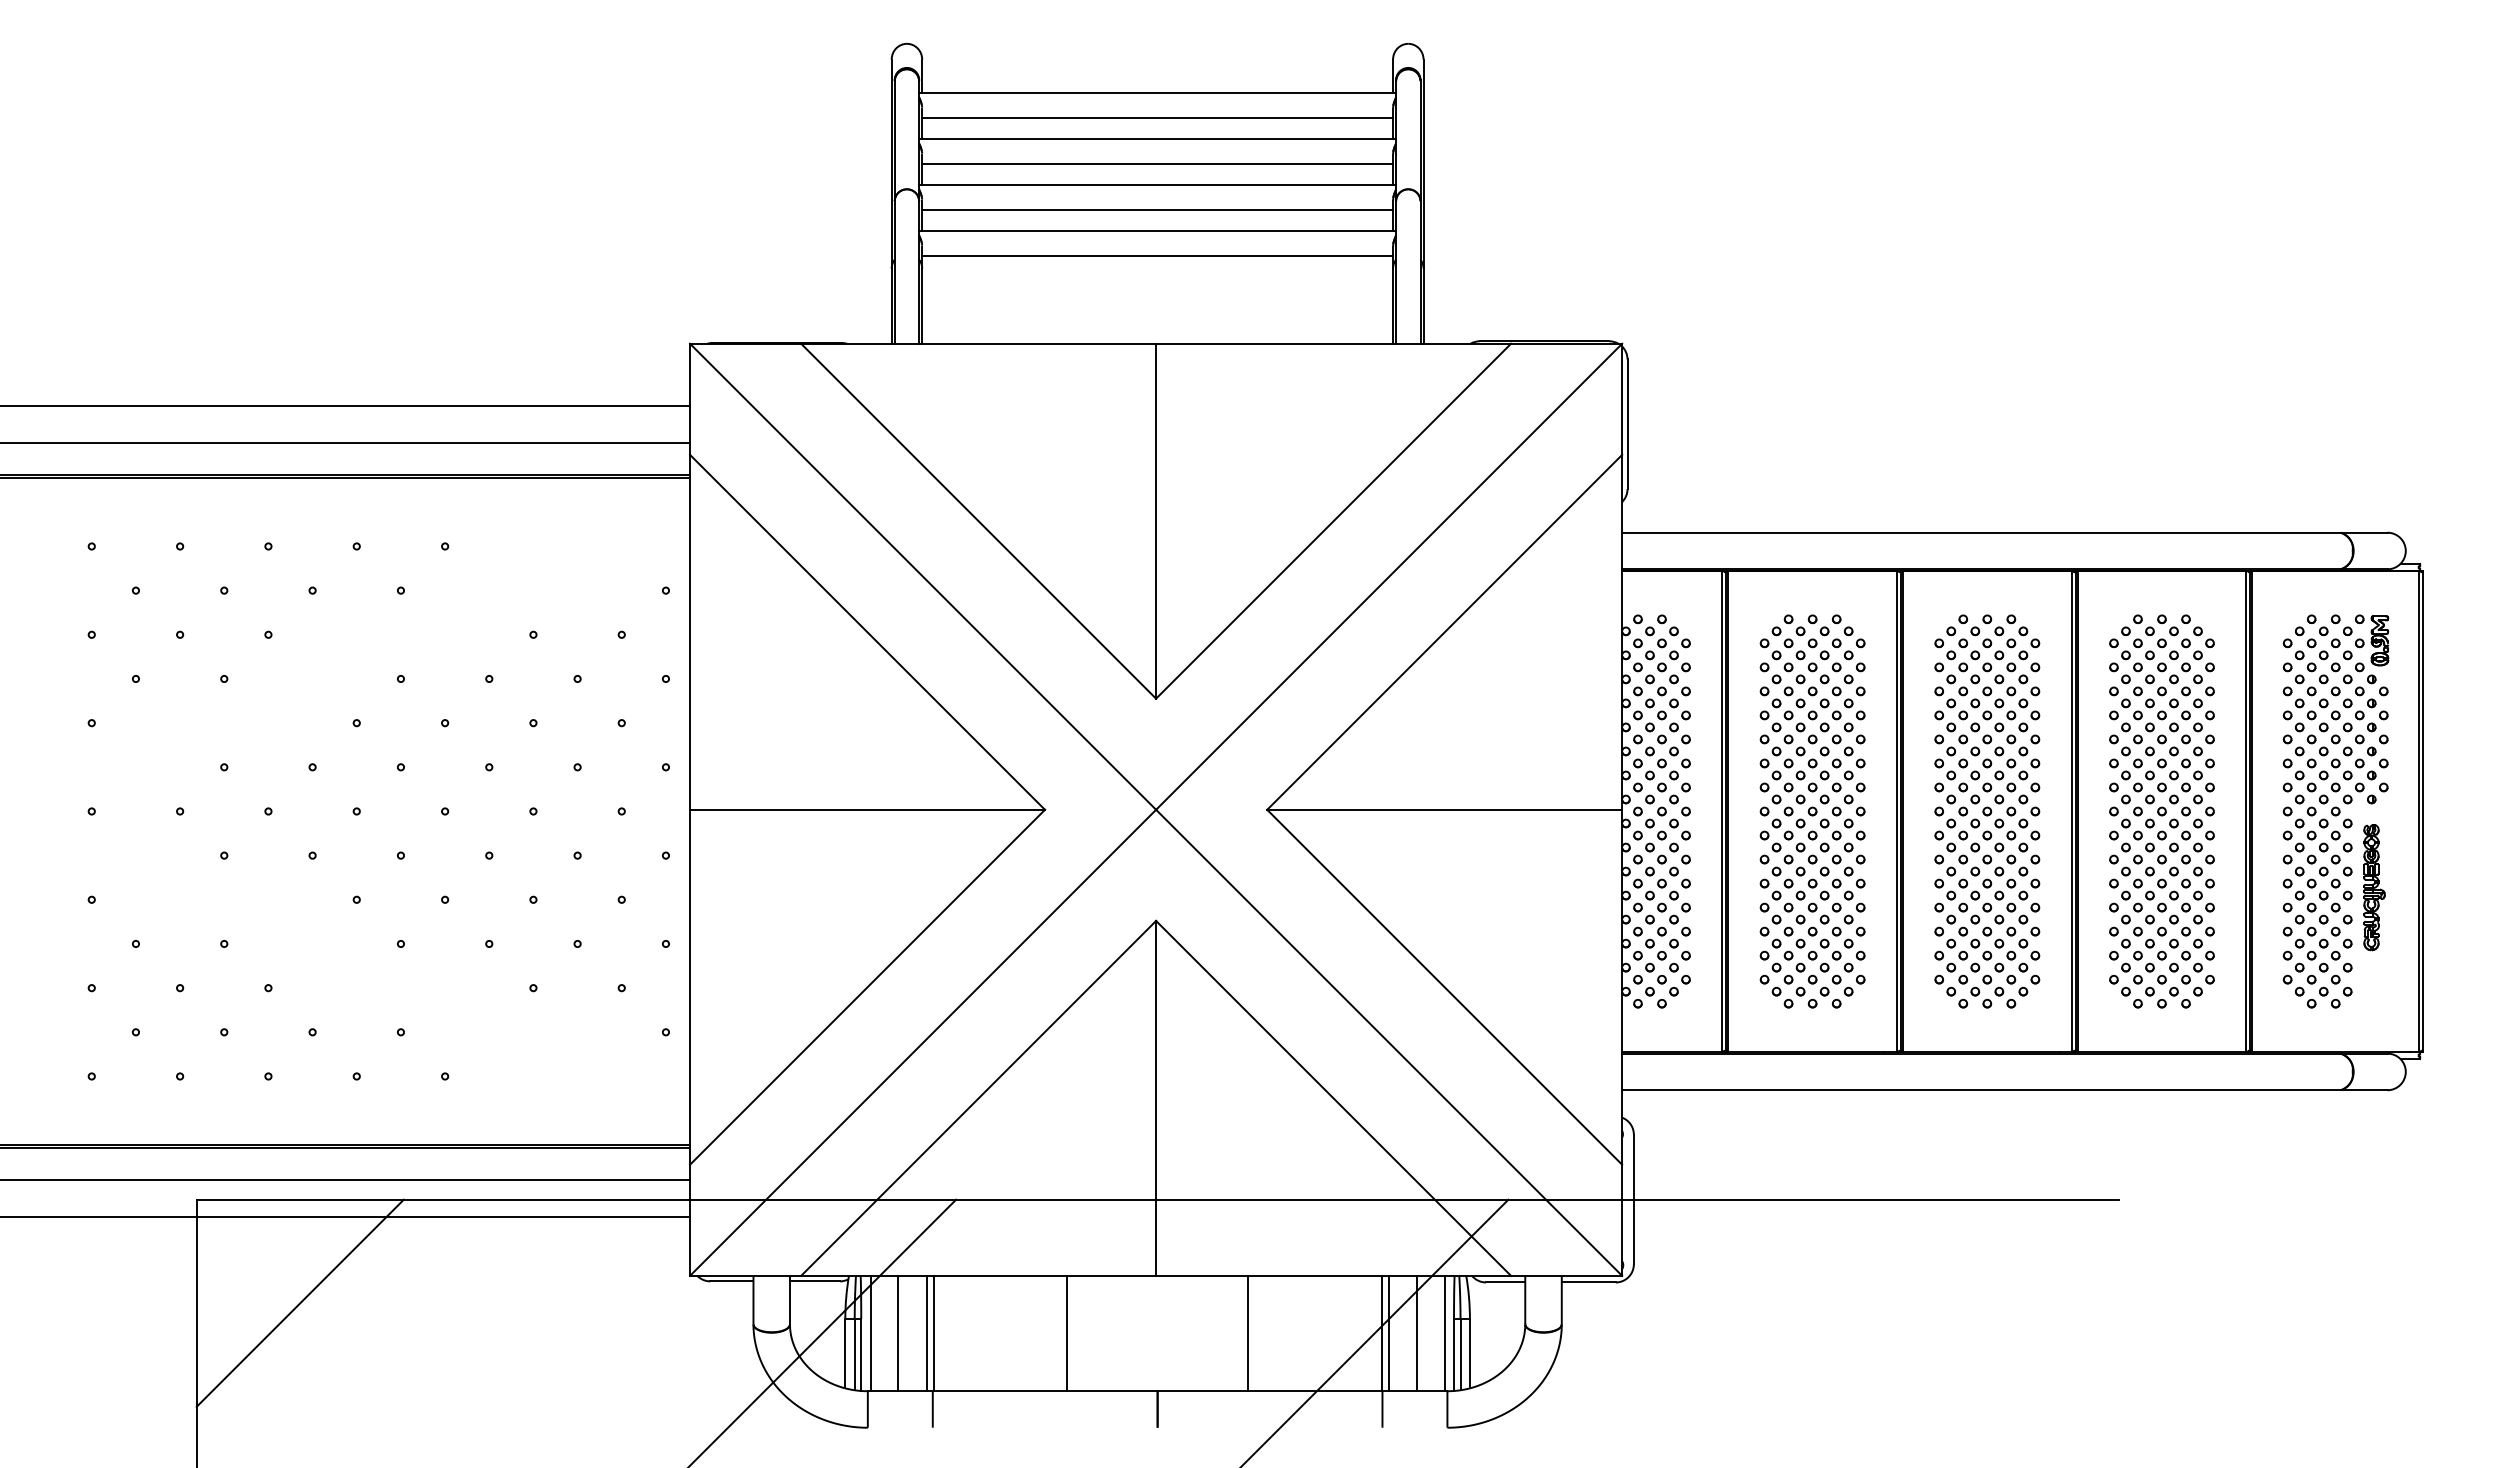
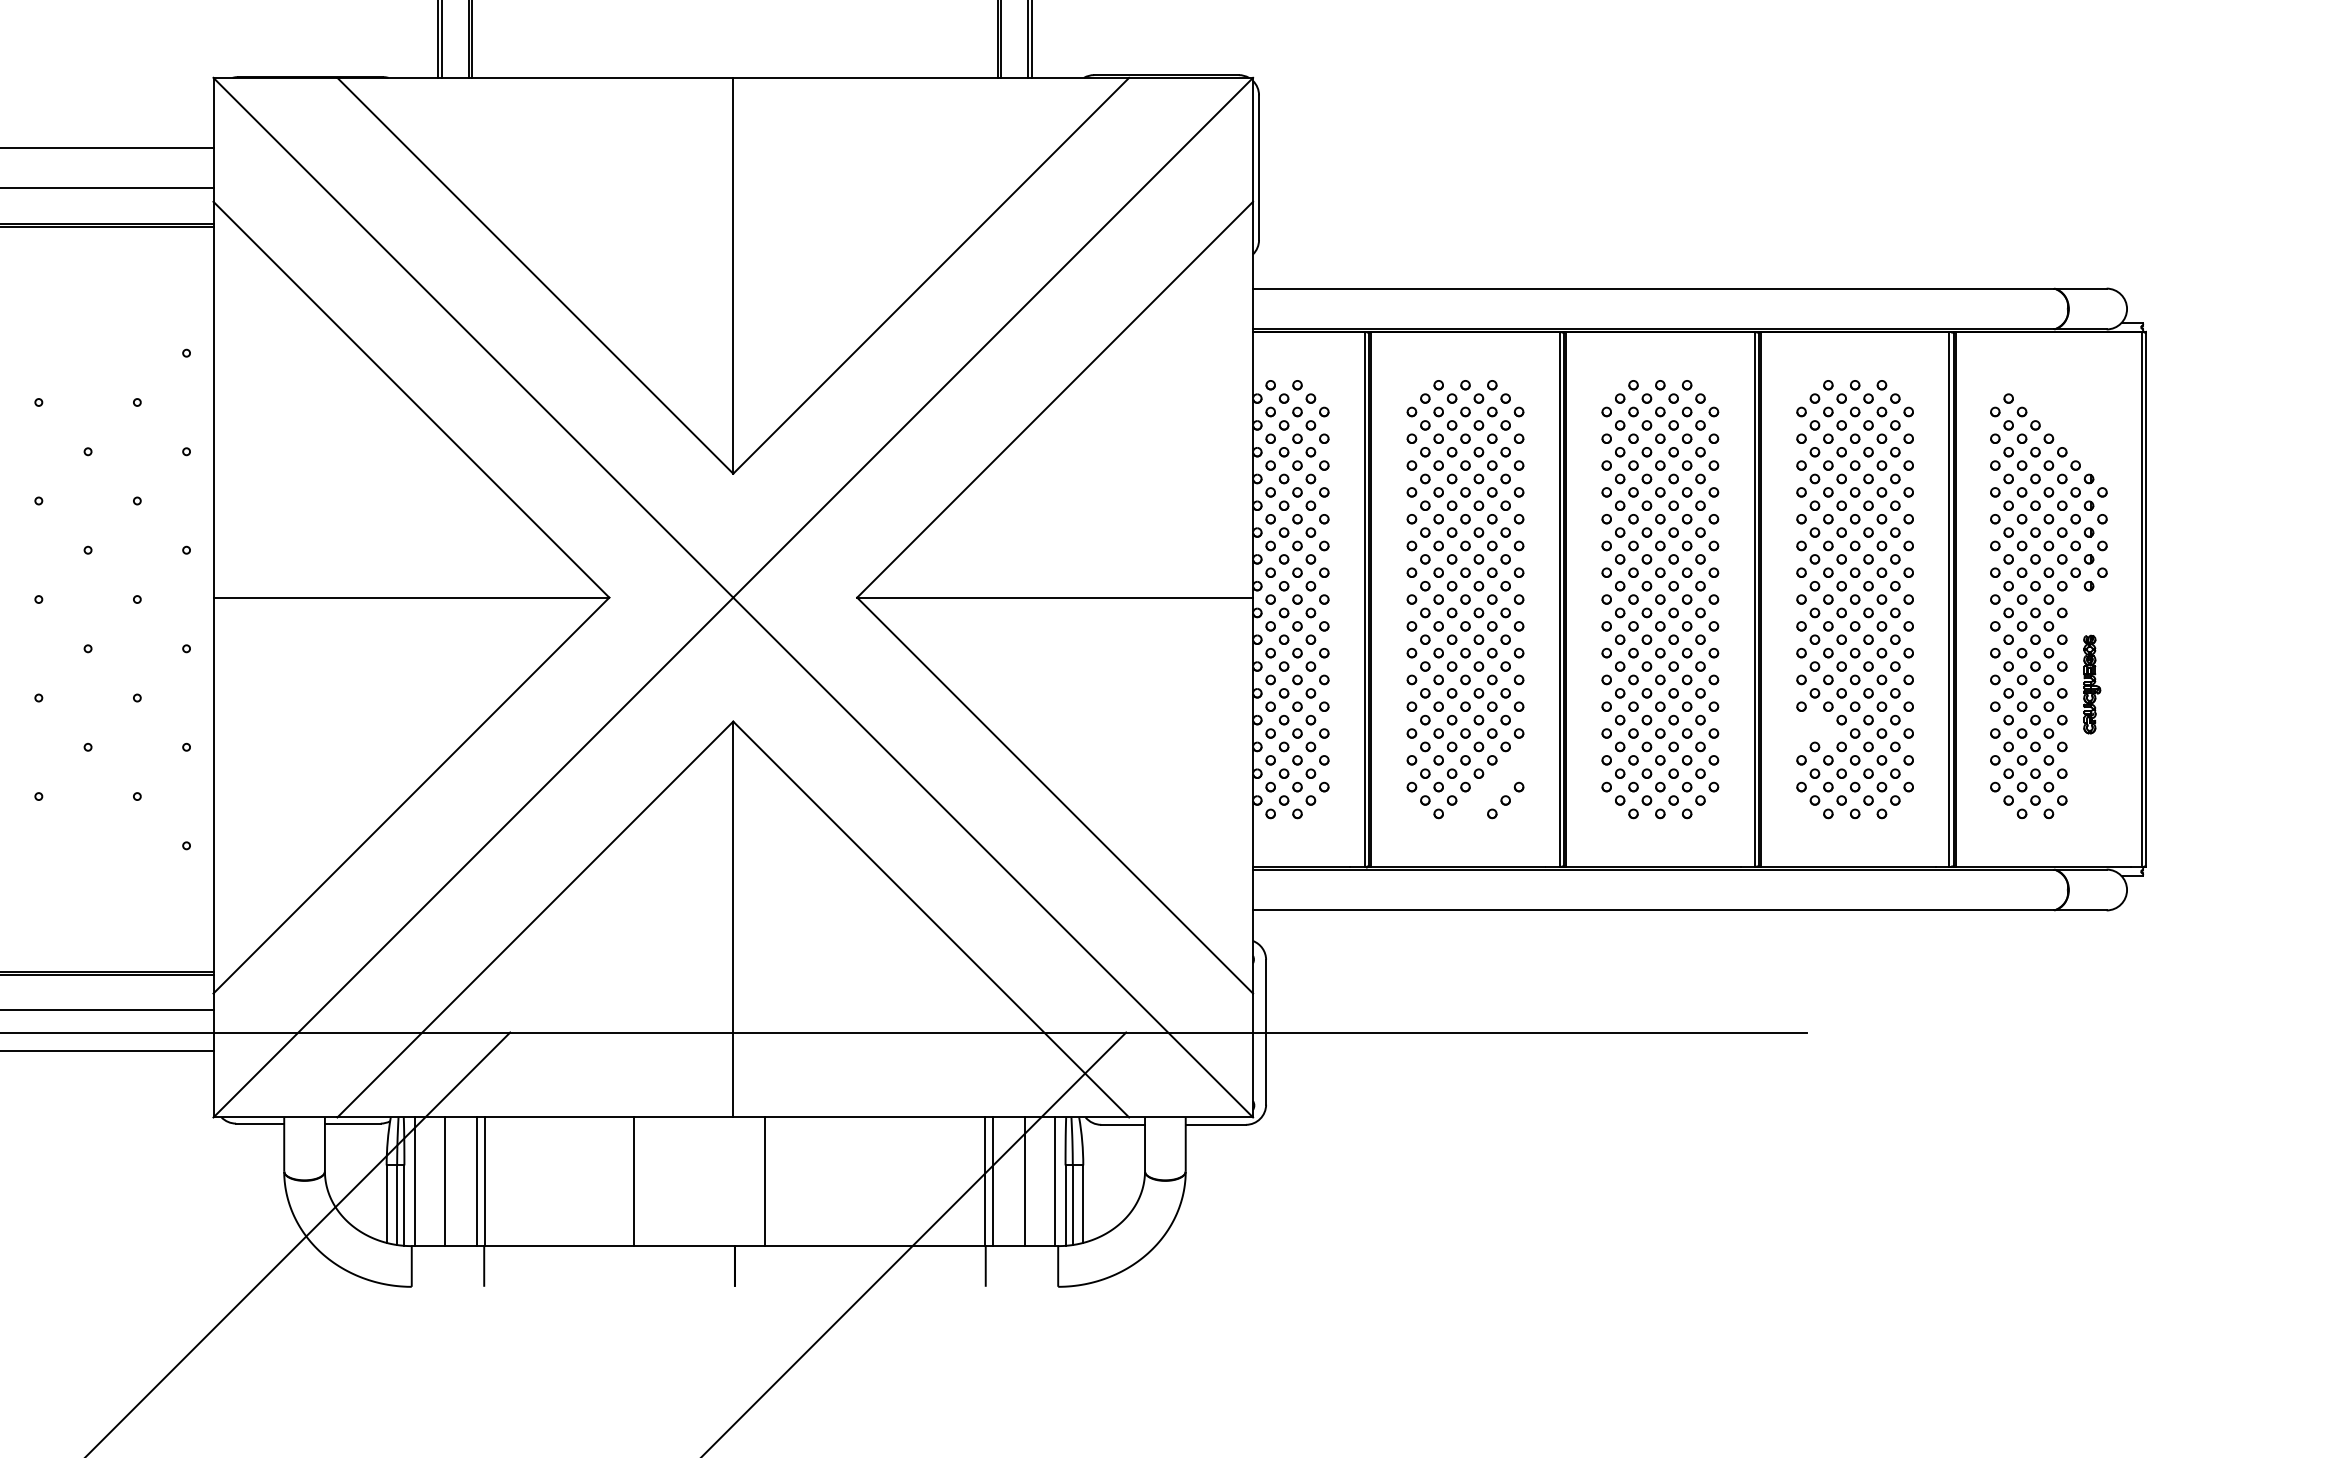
part: (2347, 655) -> (2062, 425), removed
part: (2374, 887) -> (2092, 684), size x0.7
part: (2125, 925) -> (1814, 726), removed
part: (1836, 979) -> (1492, 786), removed
line: (1247, 1333) -> (764, 1181), moved

